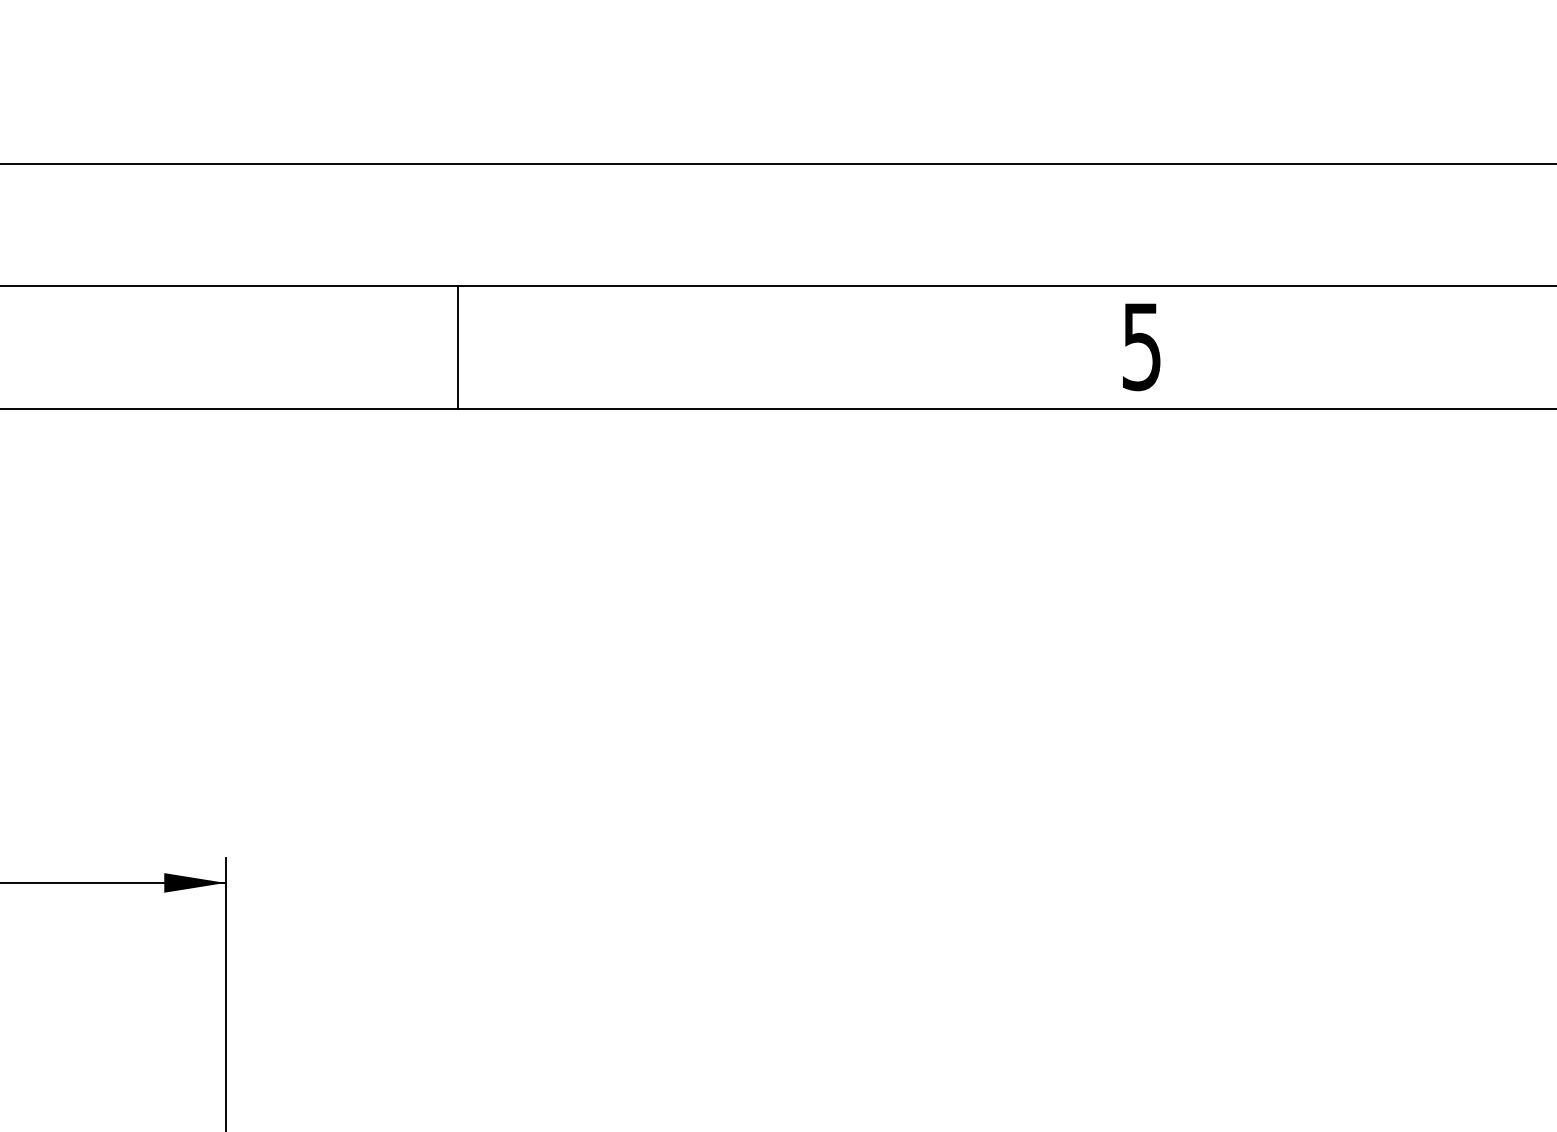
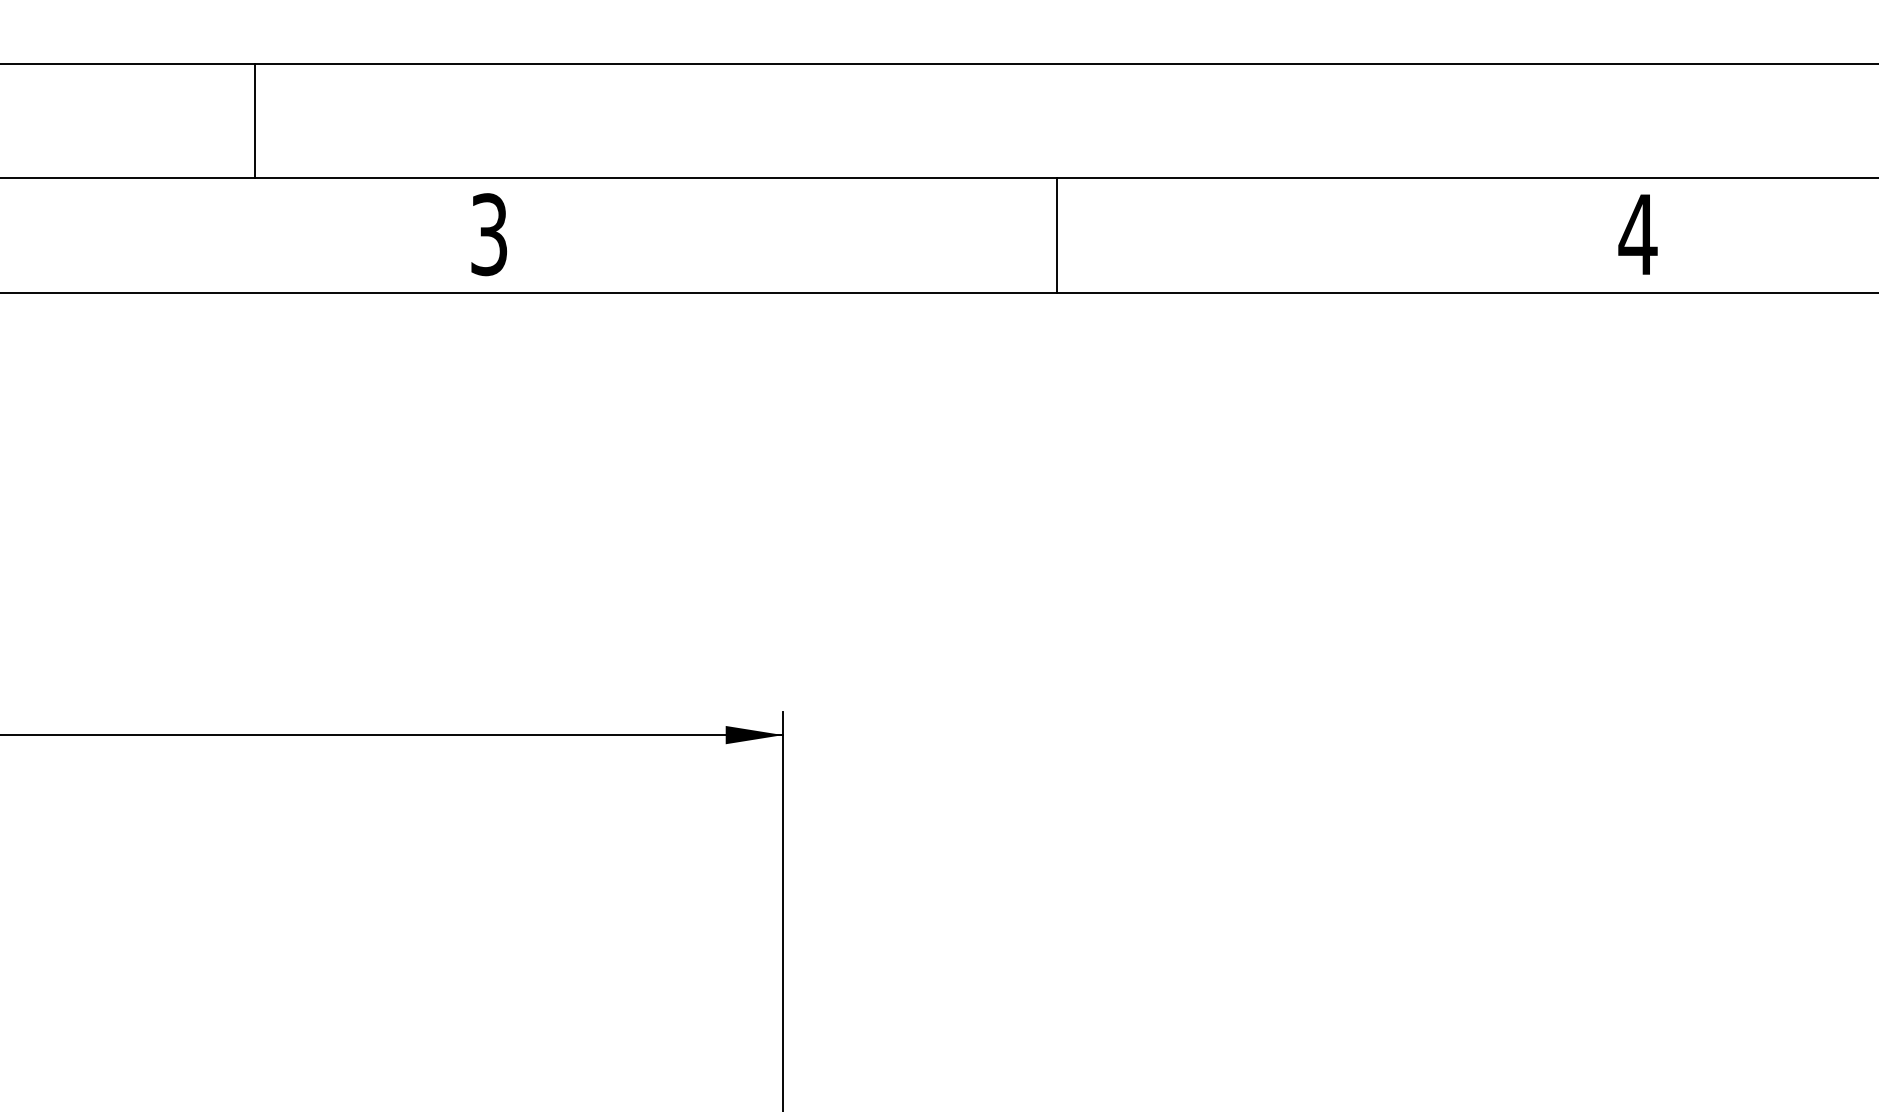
line: (457, 347) -> (1056, 235), moved
text: (1141, 347) -> (1637, 235), 5 -> 4

